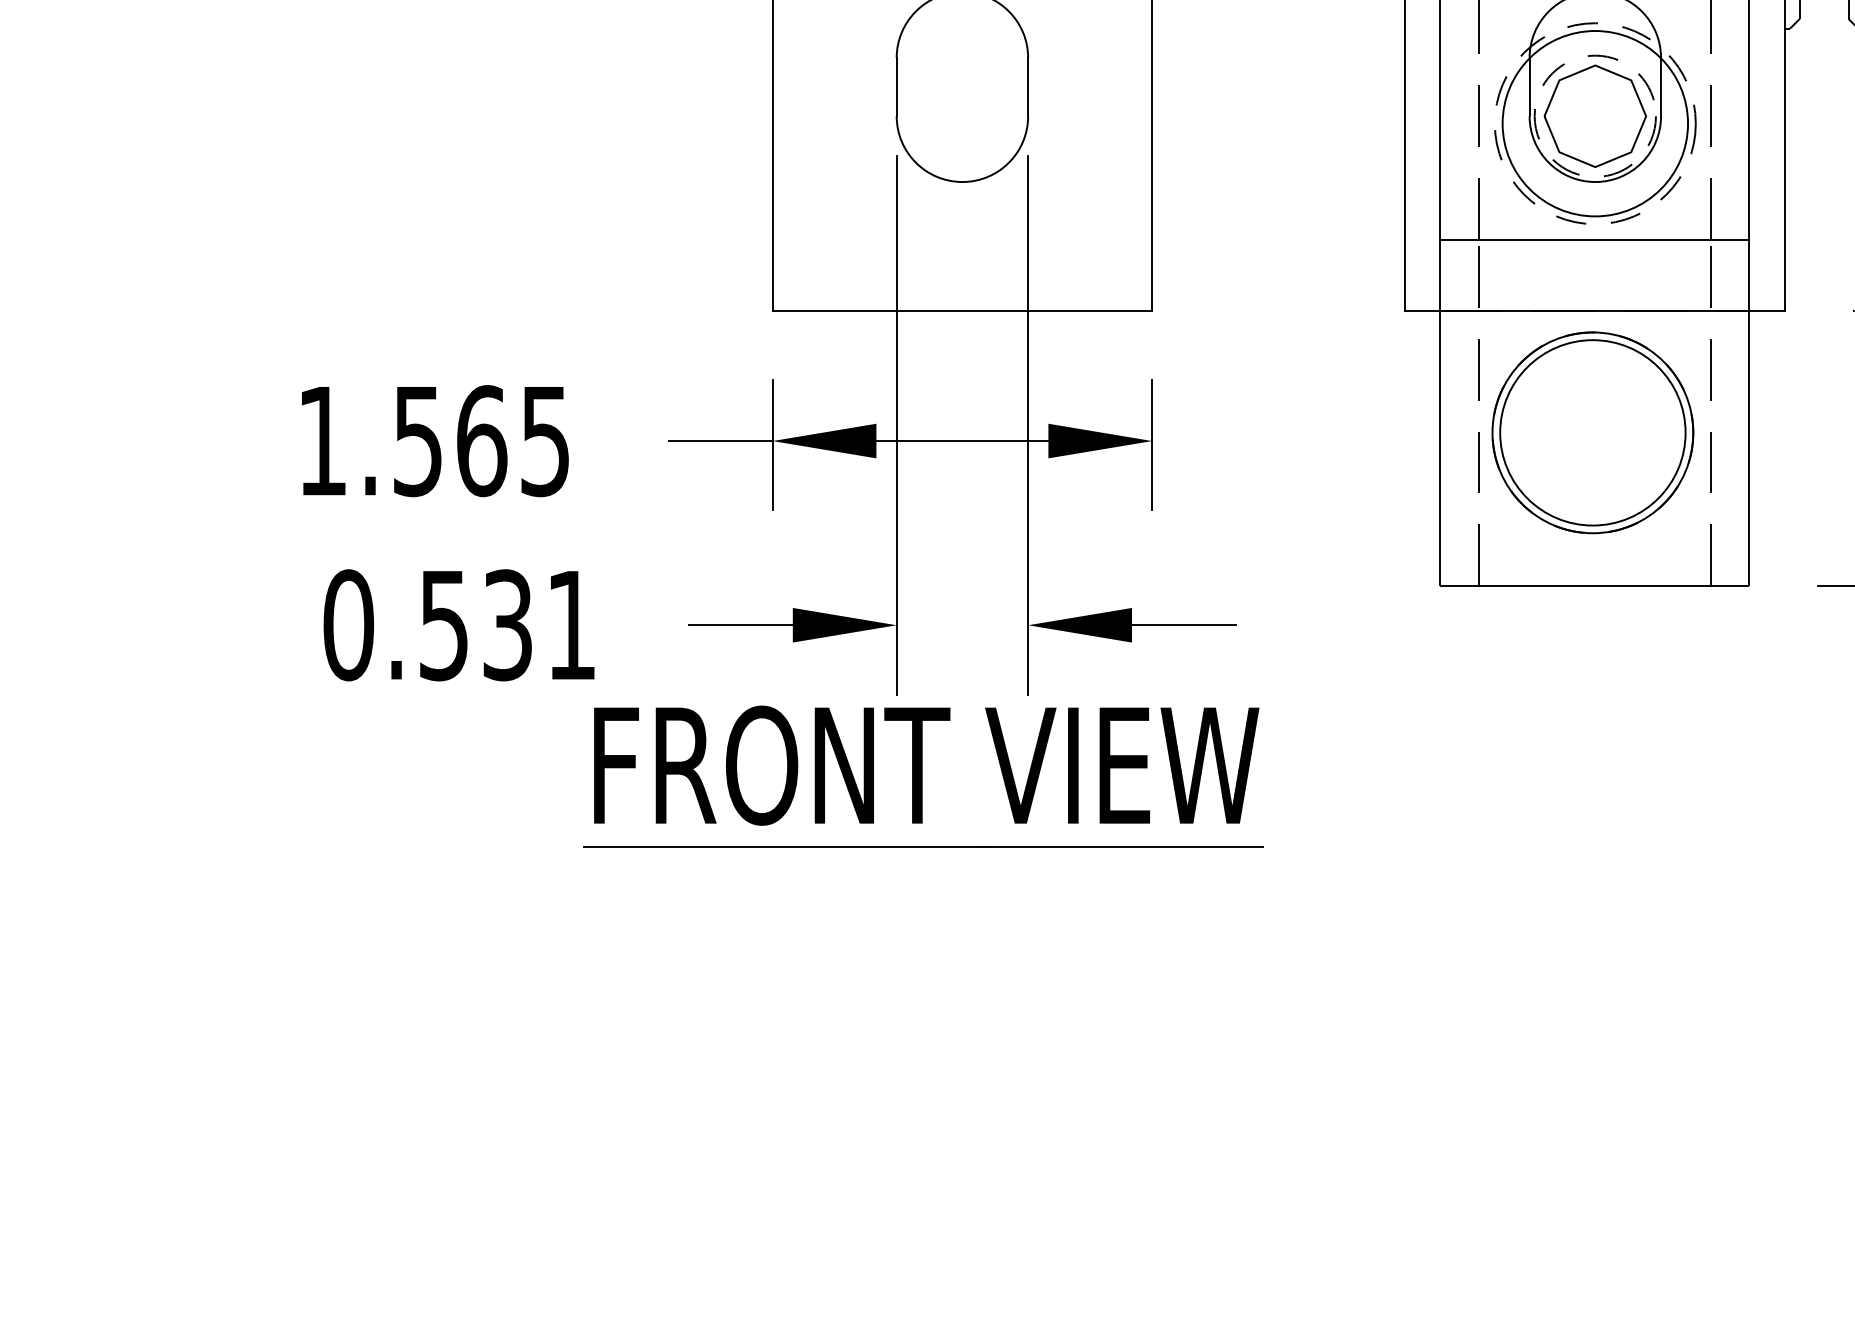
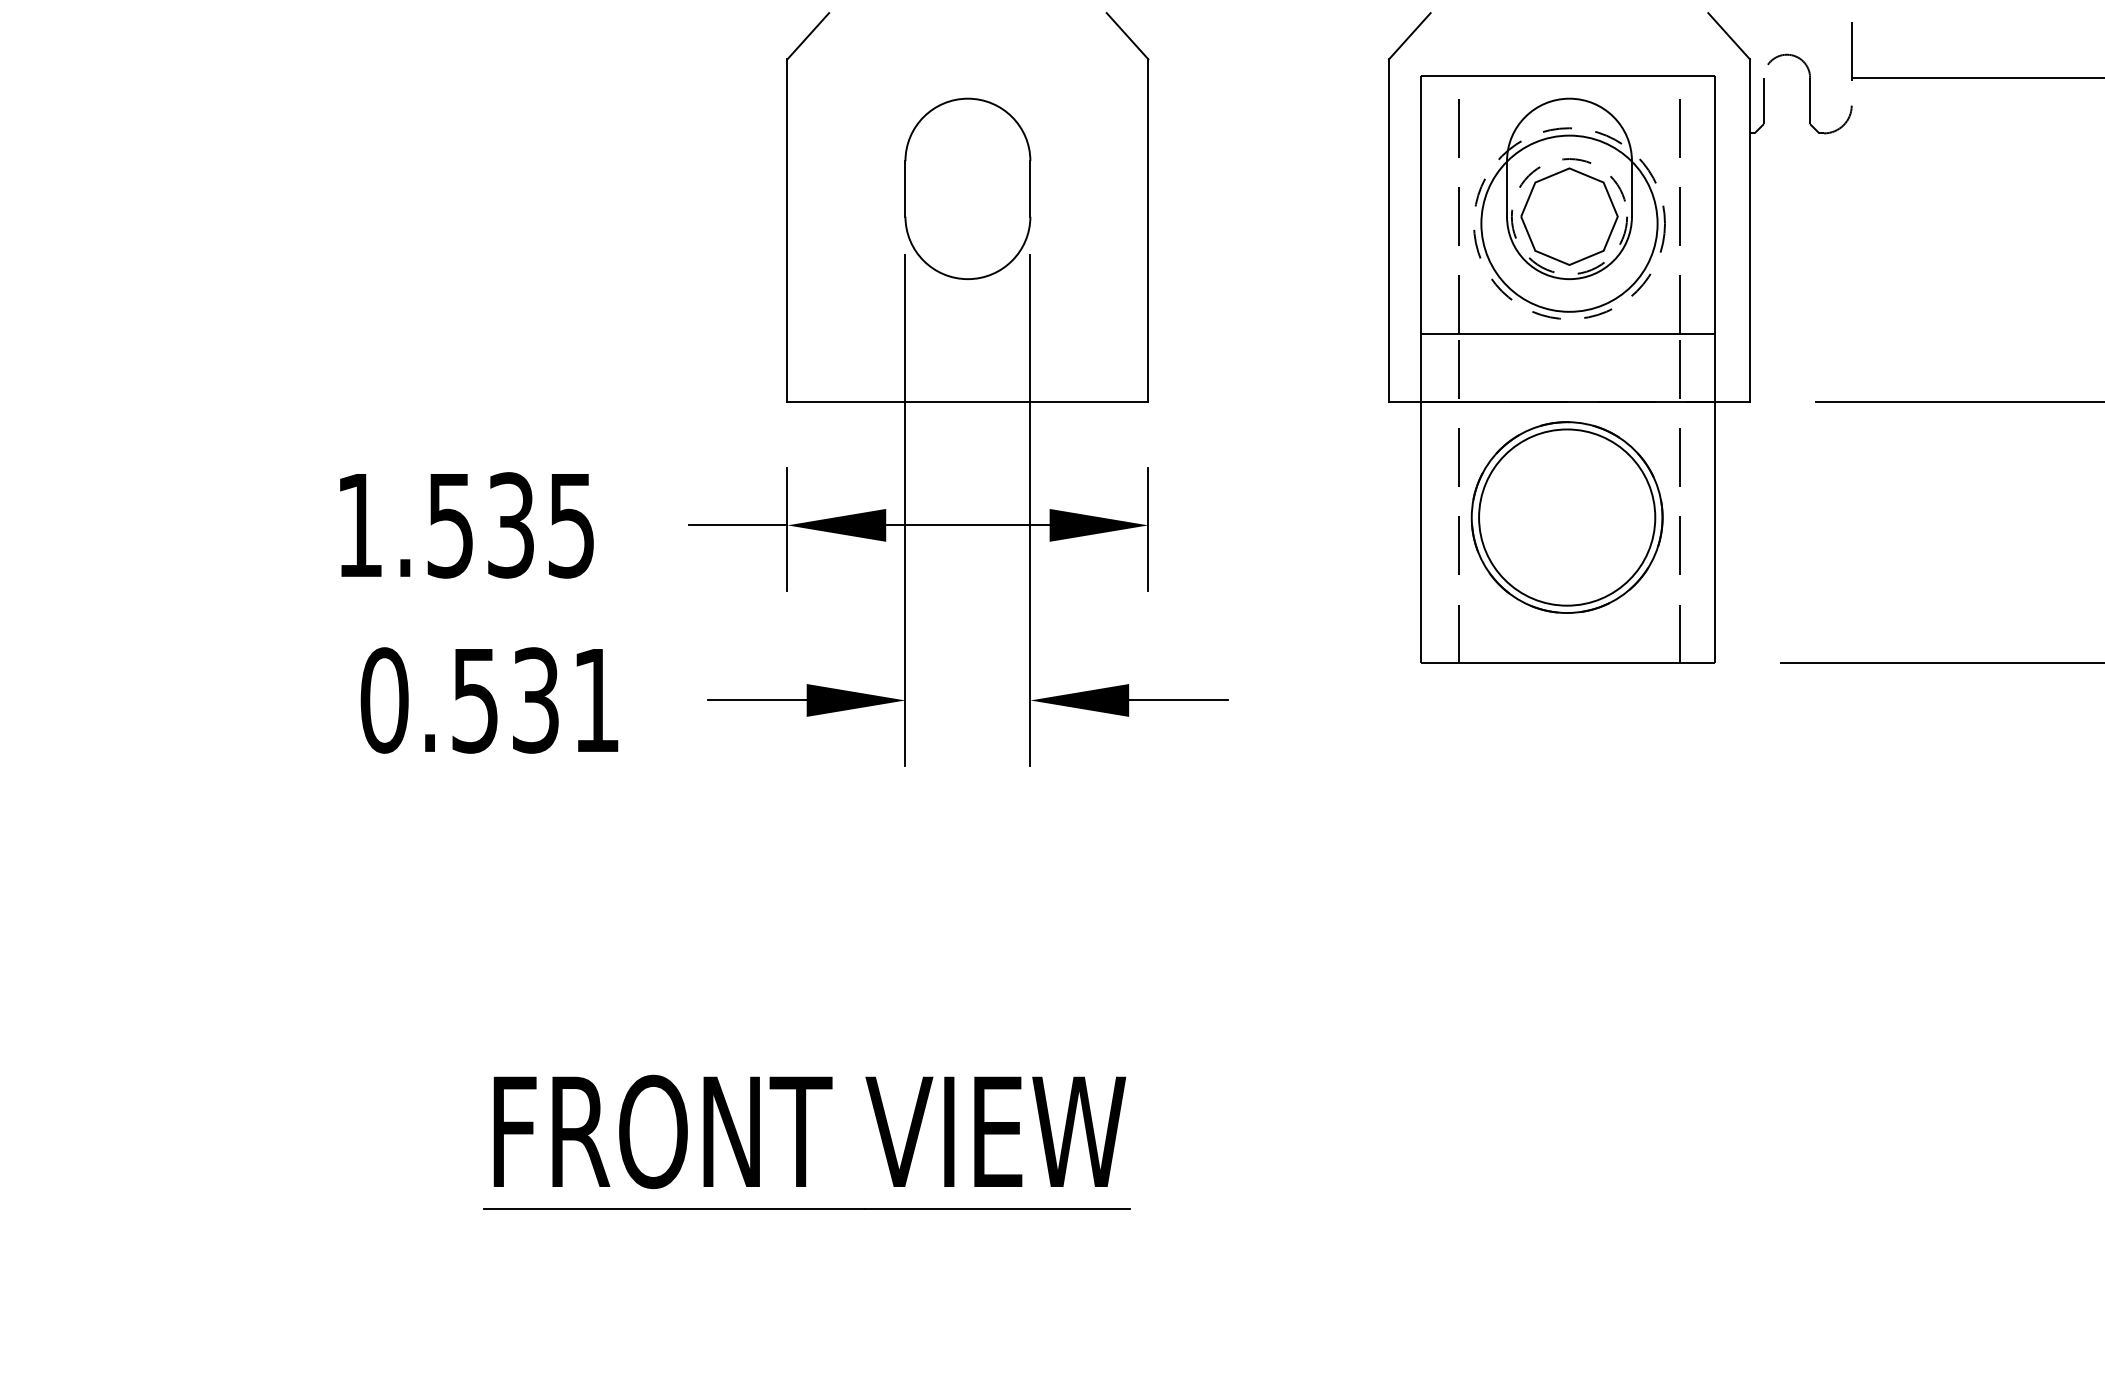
text: (482, 441) -> (511, 525), 1.565 -> 1.535
part: (923, 775) -> (806, 1141), moved

